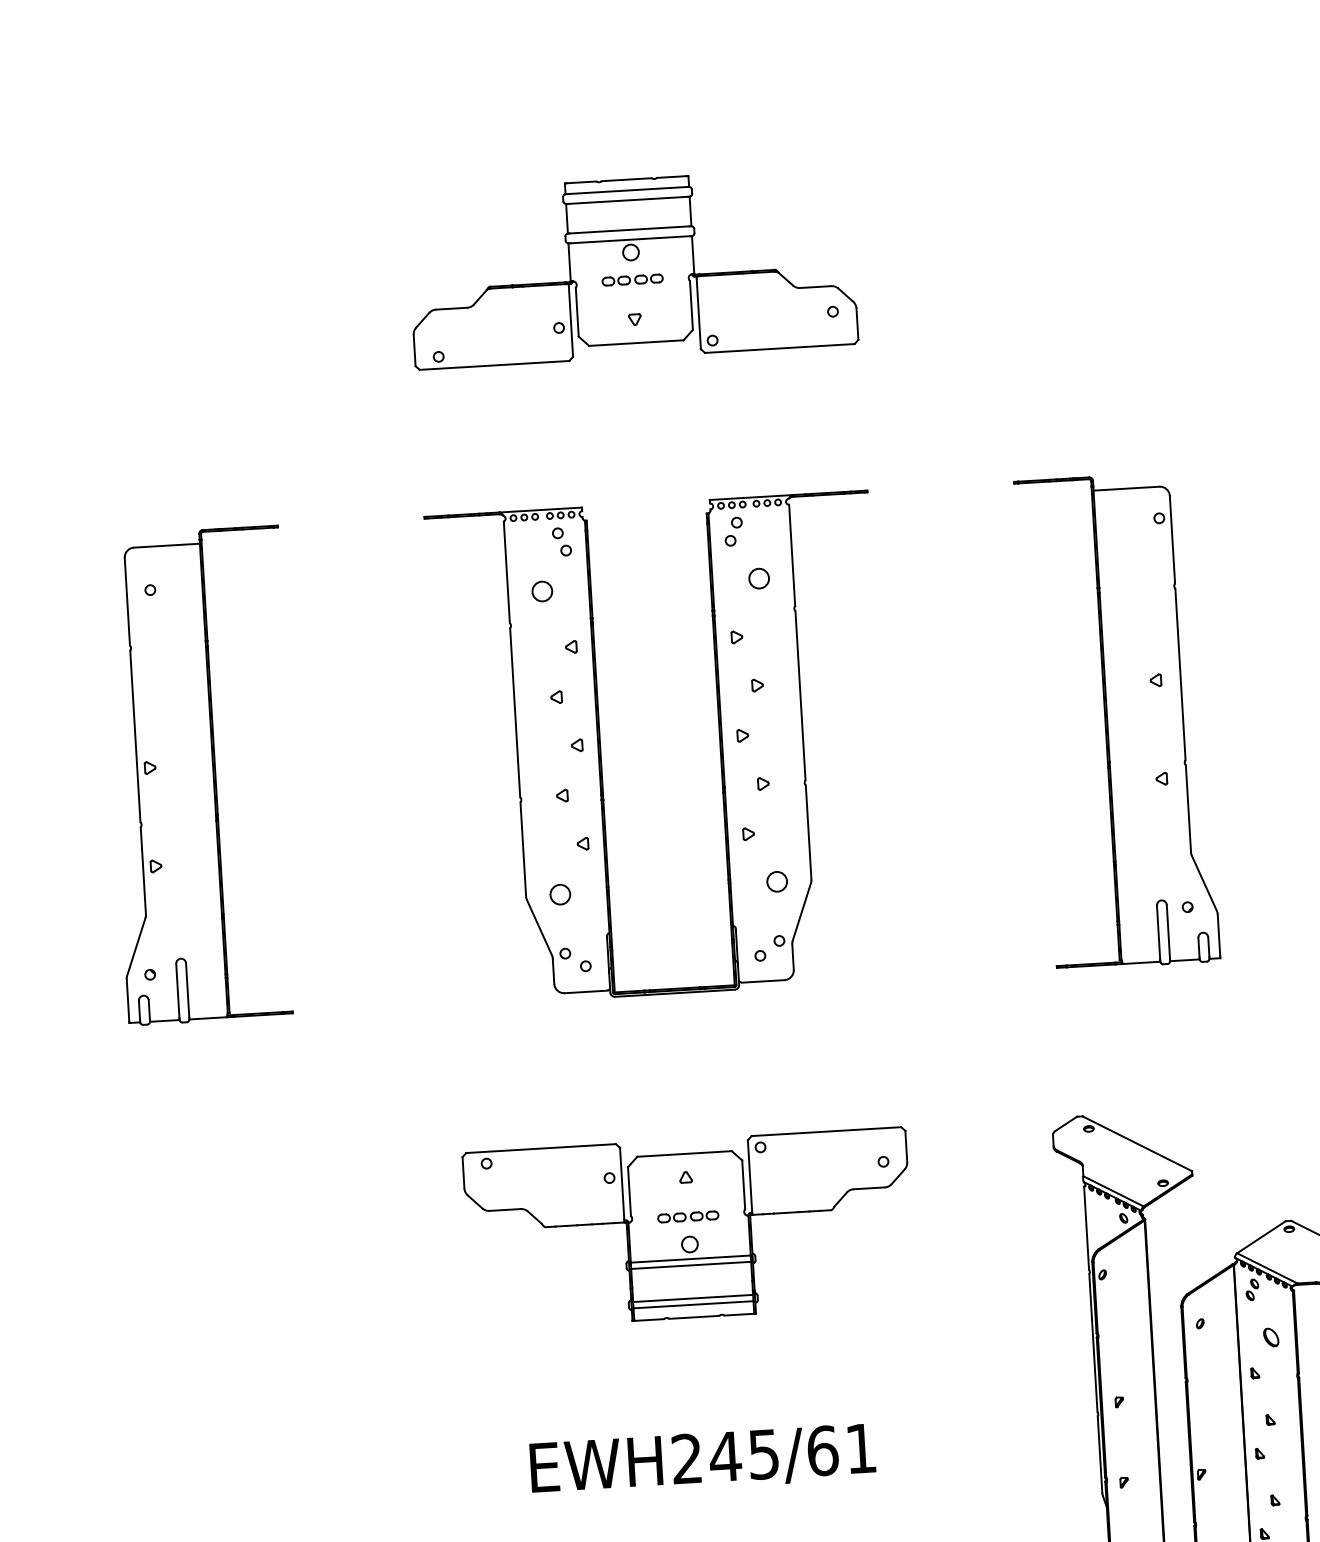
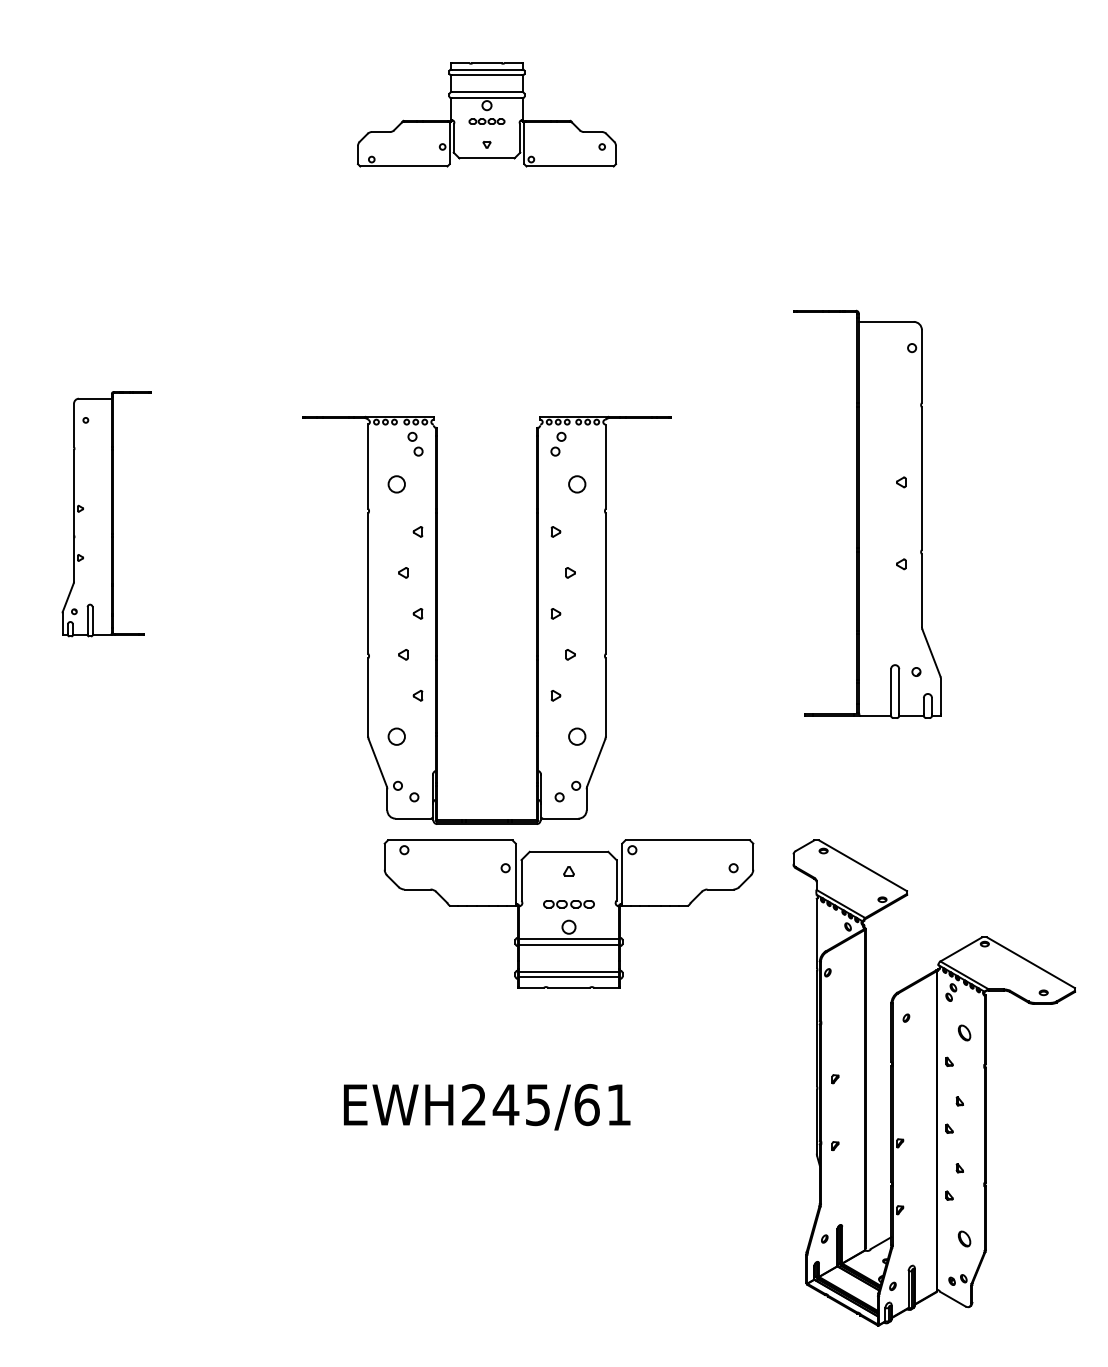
part: (631, 268) -> (486, 114), size x0.7
part: (600, 750) -> (437, 619), moved
part: (203, 774) -> (106, 513), size x0.6
part: (688, 1228) -> (568, 913), moved

